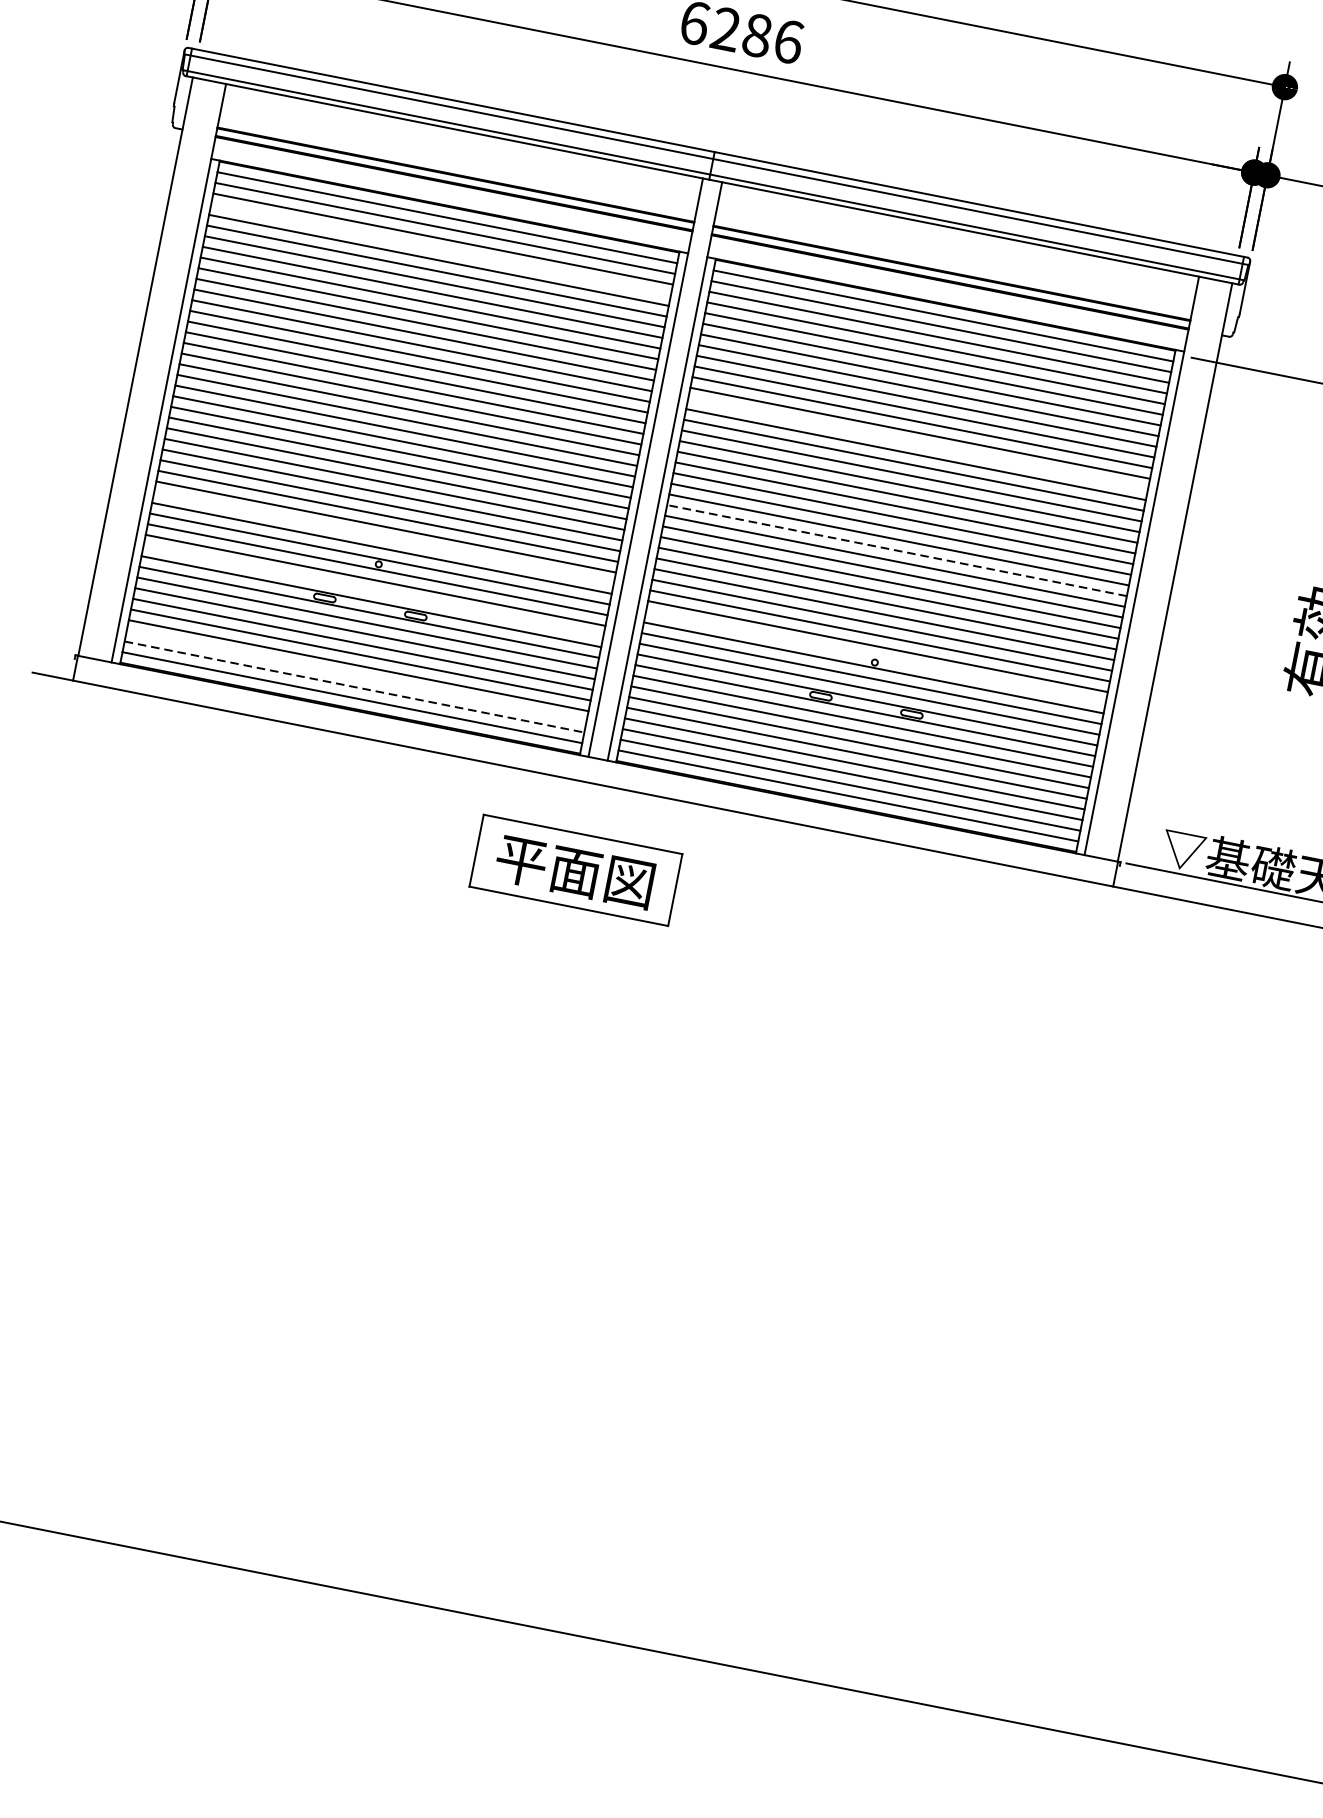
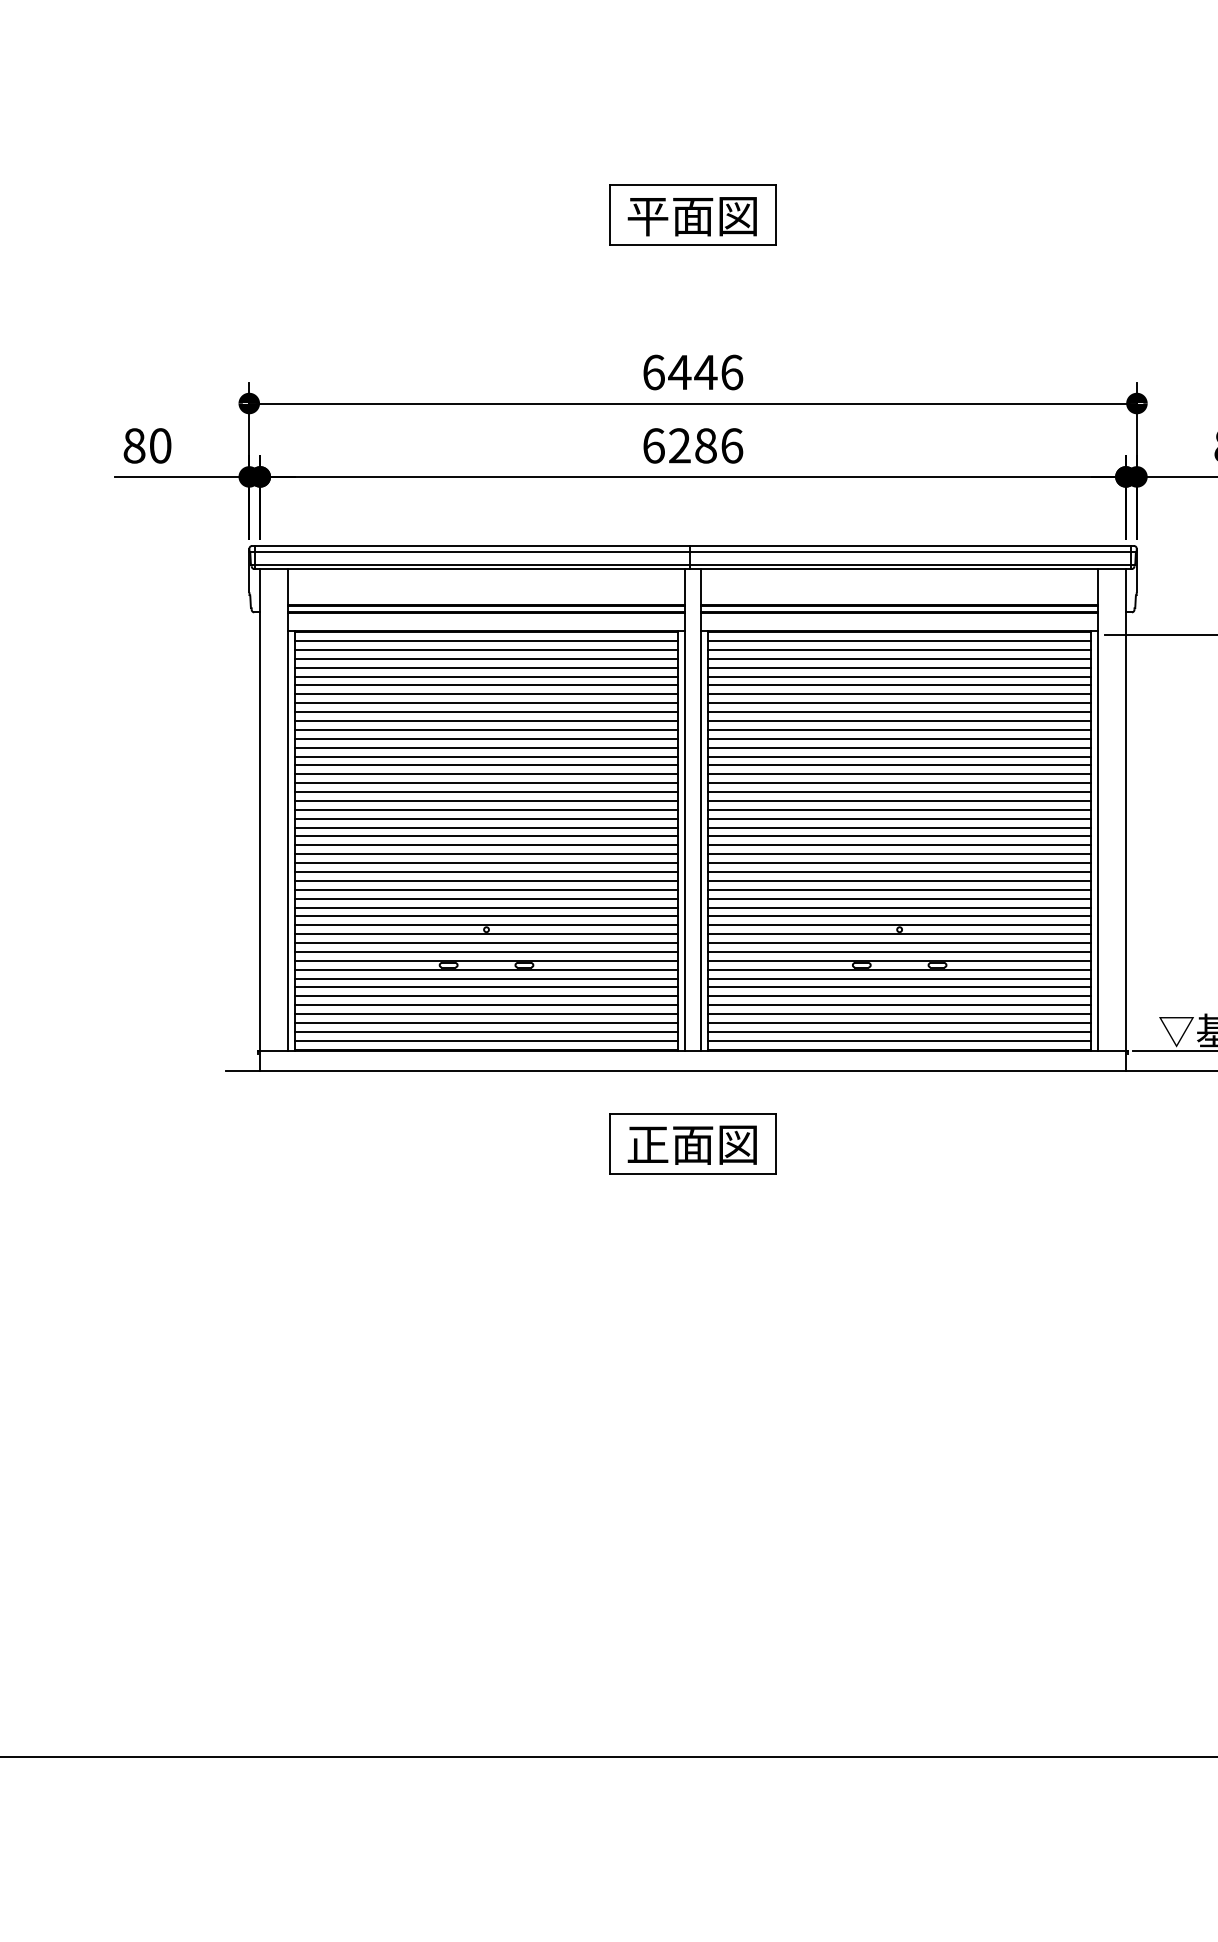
line: (441, 249) -> (486, 667), added
line: (918, 443) -> (899, 747), added
line: (384, 537) -> (486, 907), added
line: (896, 550) -> (899, 836), dashed -> solid
line: (373, 590) -> (486, 951), added
line: (875, 657) -> (899, 925), added
line: (356, 675) -> (486, 1022), added
line: (355, 686) -> (487, 1031), dashed -> solid
text: (520, 861) -> (647, 1145), 平面図 -> 正面図

